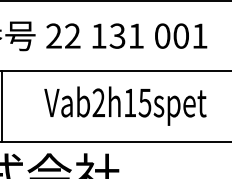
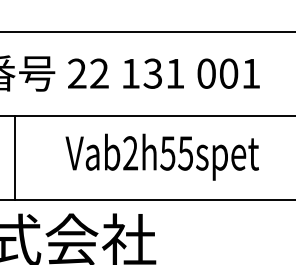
text: (129, 103) -> (167, 153), Vab2h15spet -> Vab2h55spet

